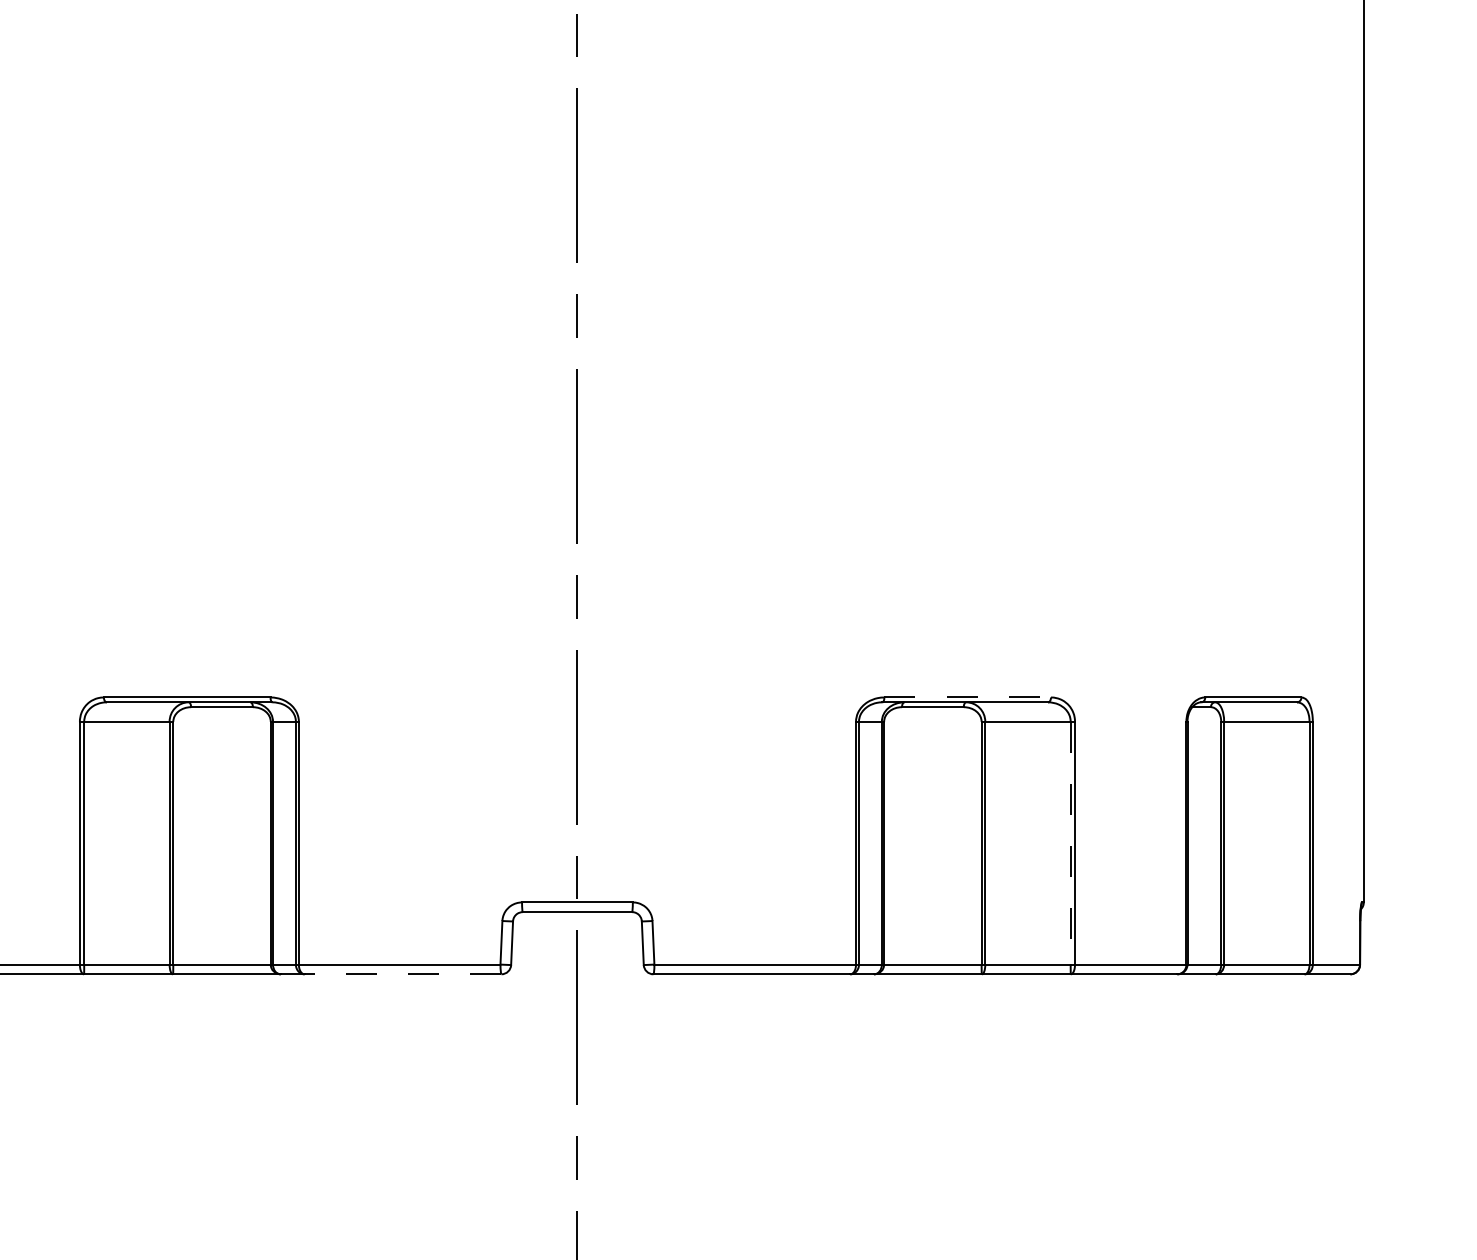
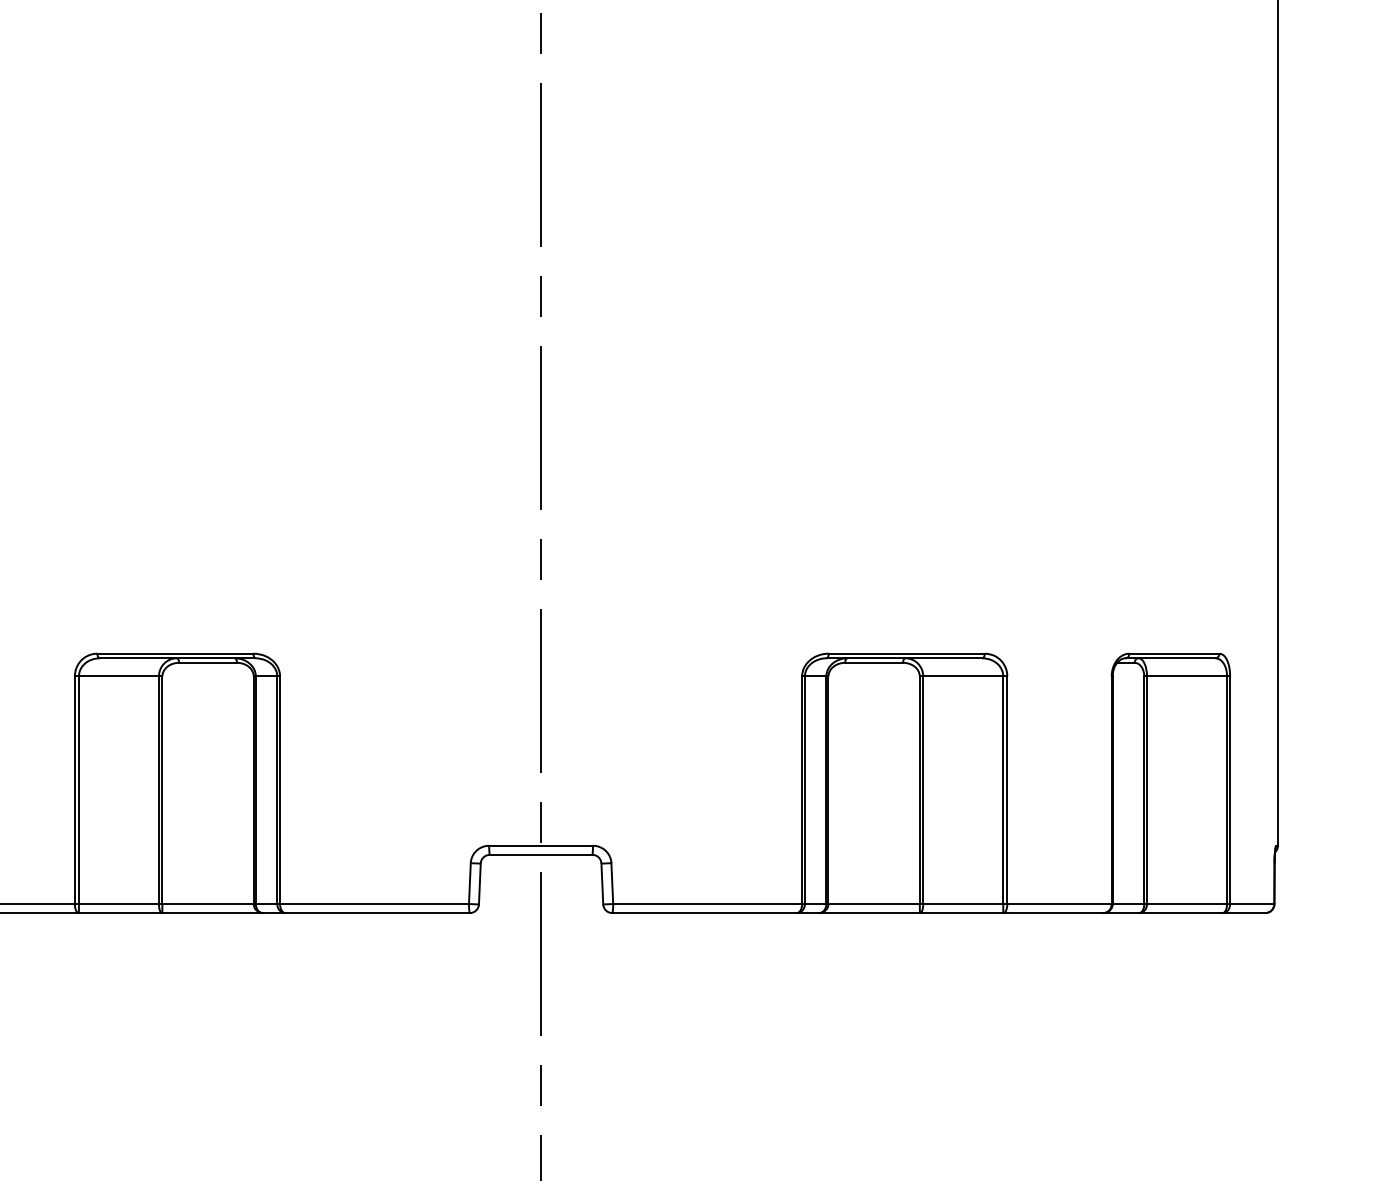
line: (968, 697) -> (907, 653), dashed -> solid
line: (1070, 843) -> (1003, 790), dashed -> solid
line: (402, 974) -> (377, 913), dashed -> solid

